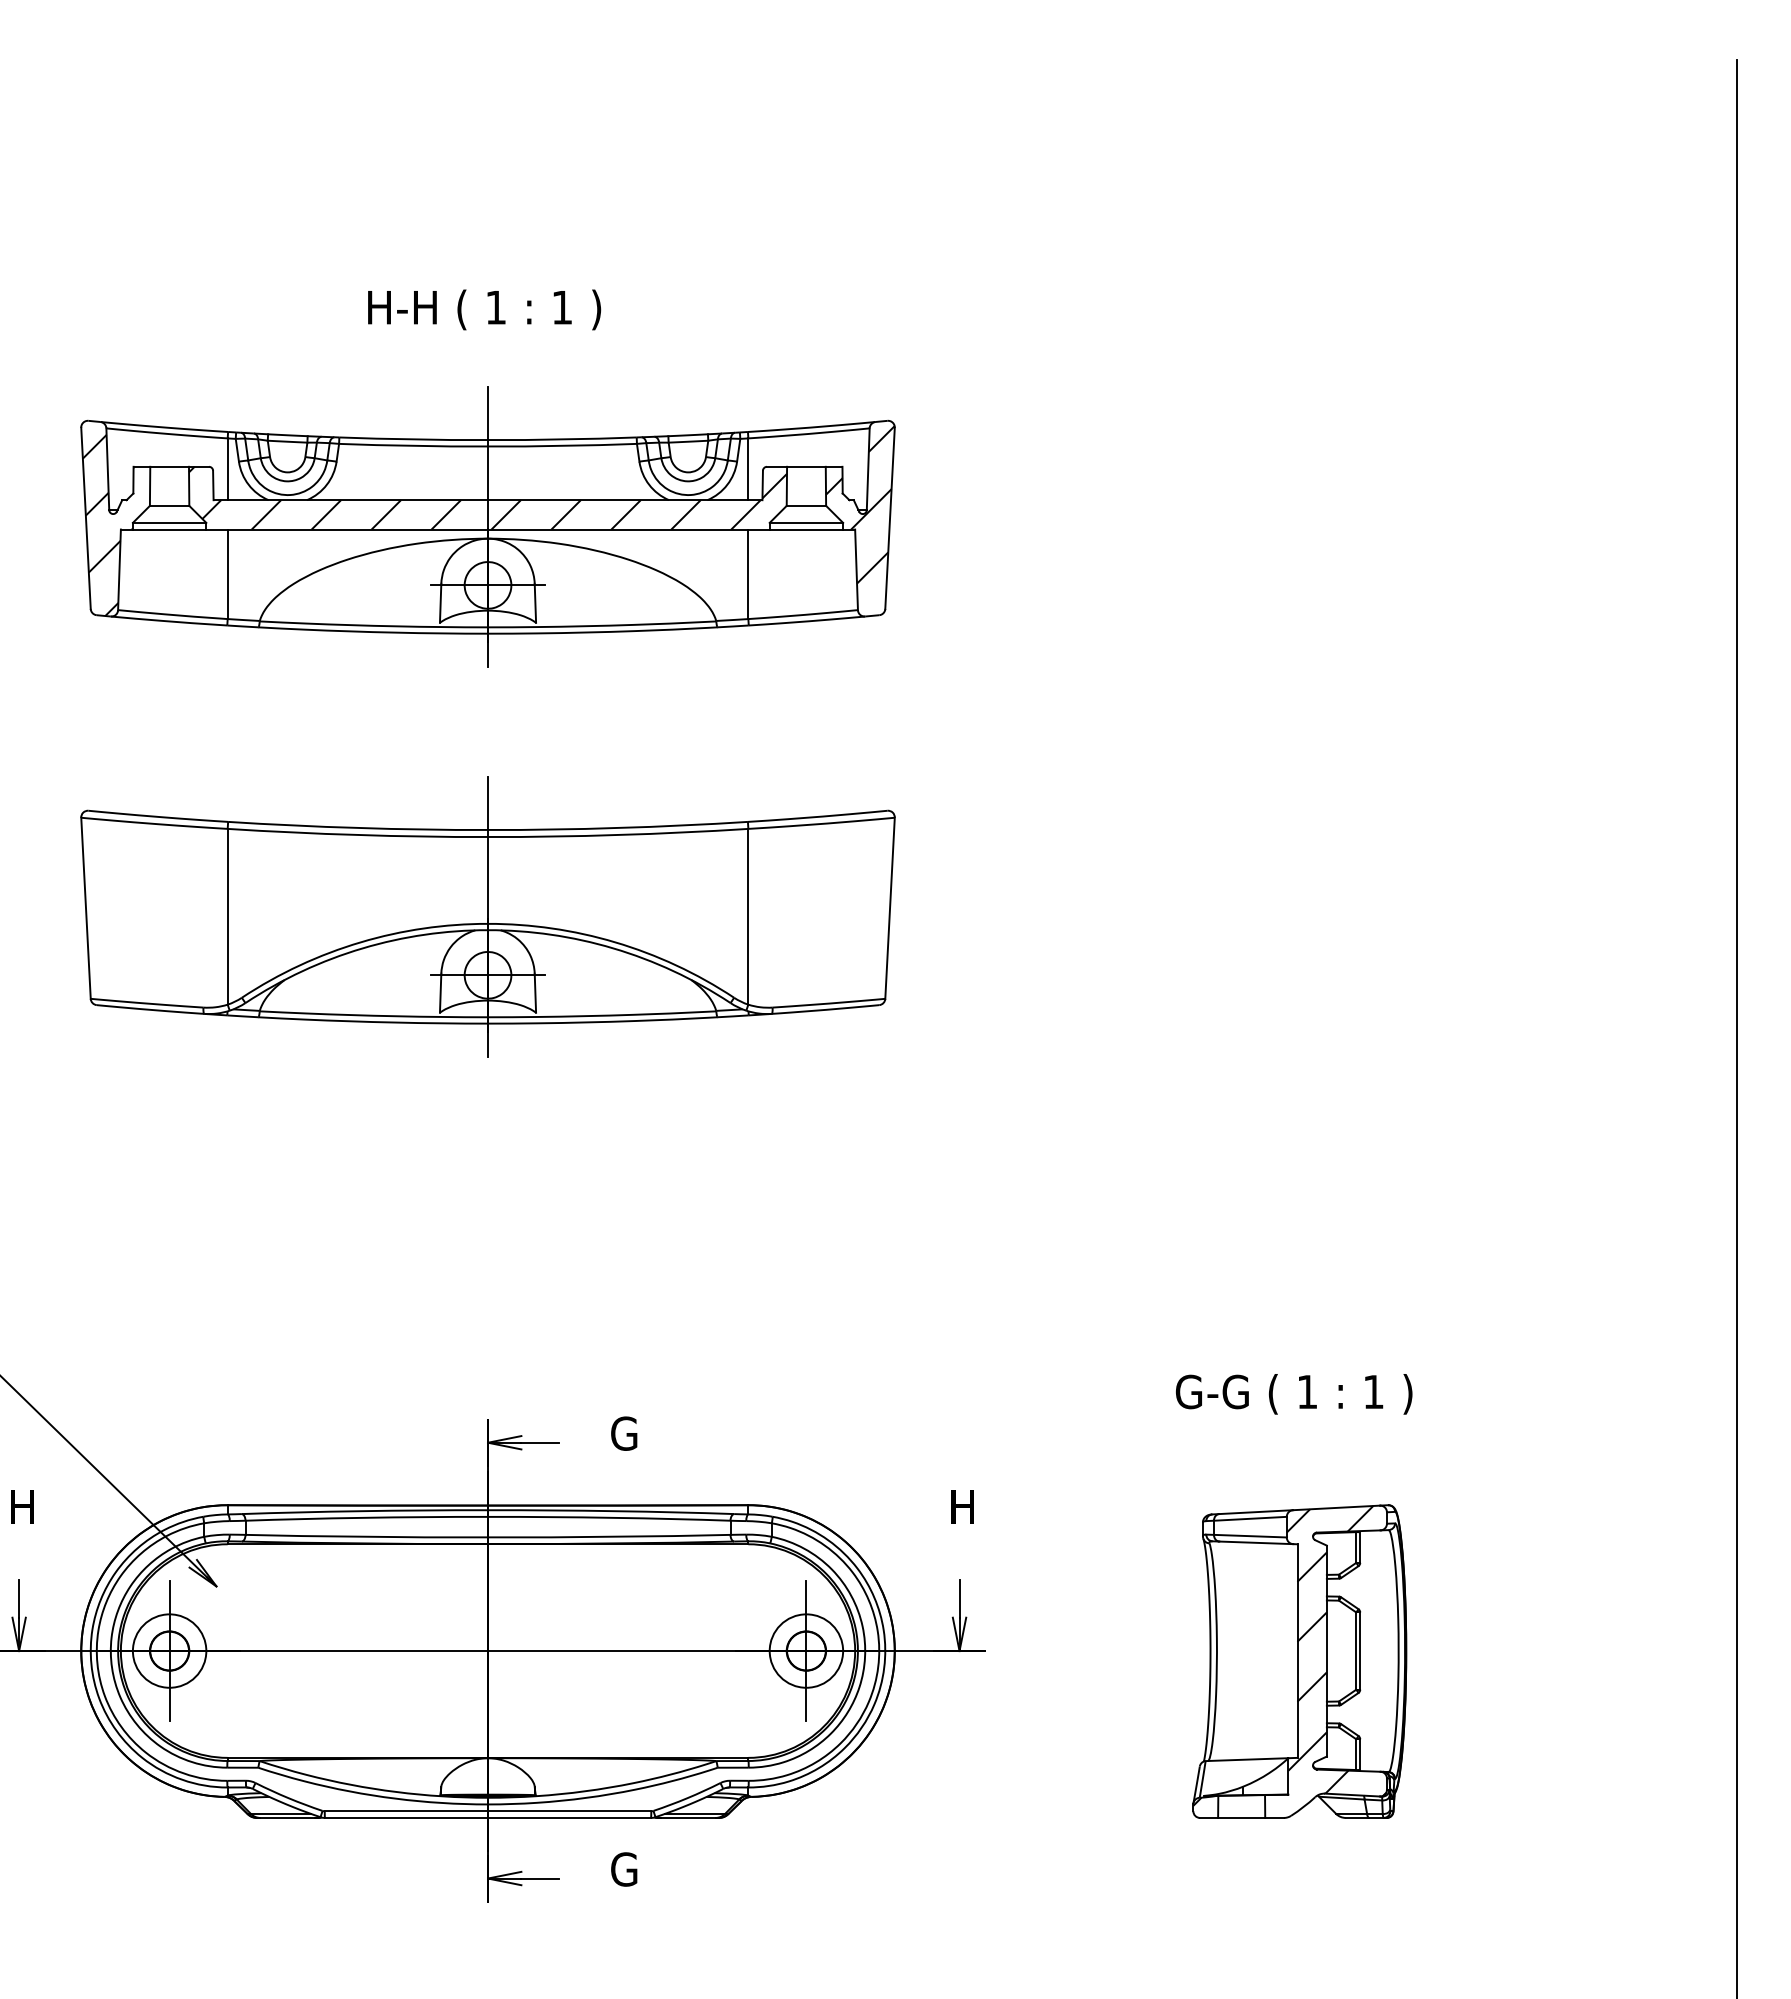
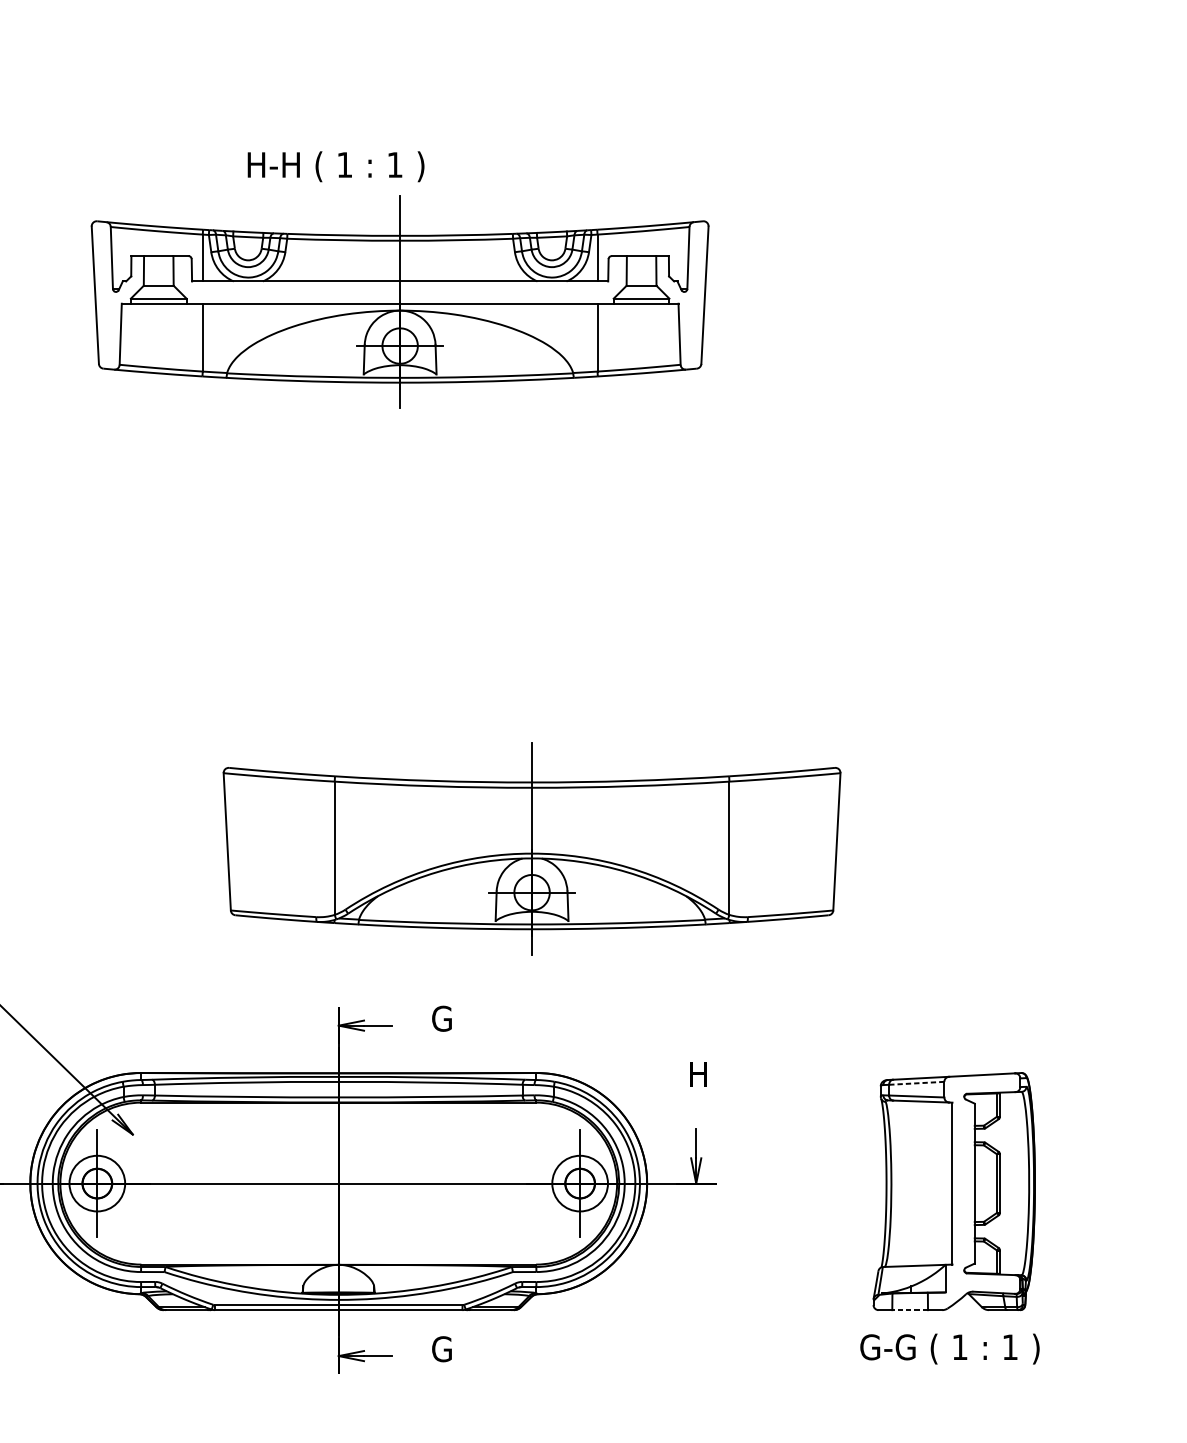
part: (487, 526) -> (399, 301), moved
part: (487, 916) -> (531, 848), moved
text: (1294, 1394) -> (950, 1349), moved
line: (1250, 1518) -> (916, 1083), solid -> dashed
hatch: (1336, 1650) -> (982, 1183), removed
line: (1241, 1817) -> (910, 1309), solid -> dashed

